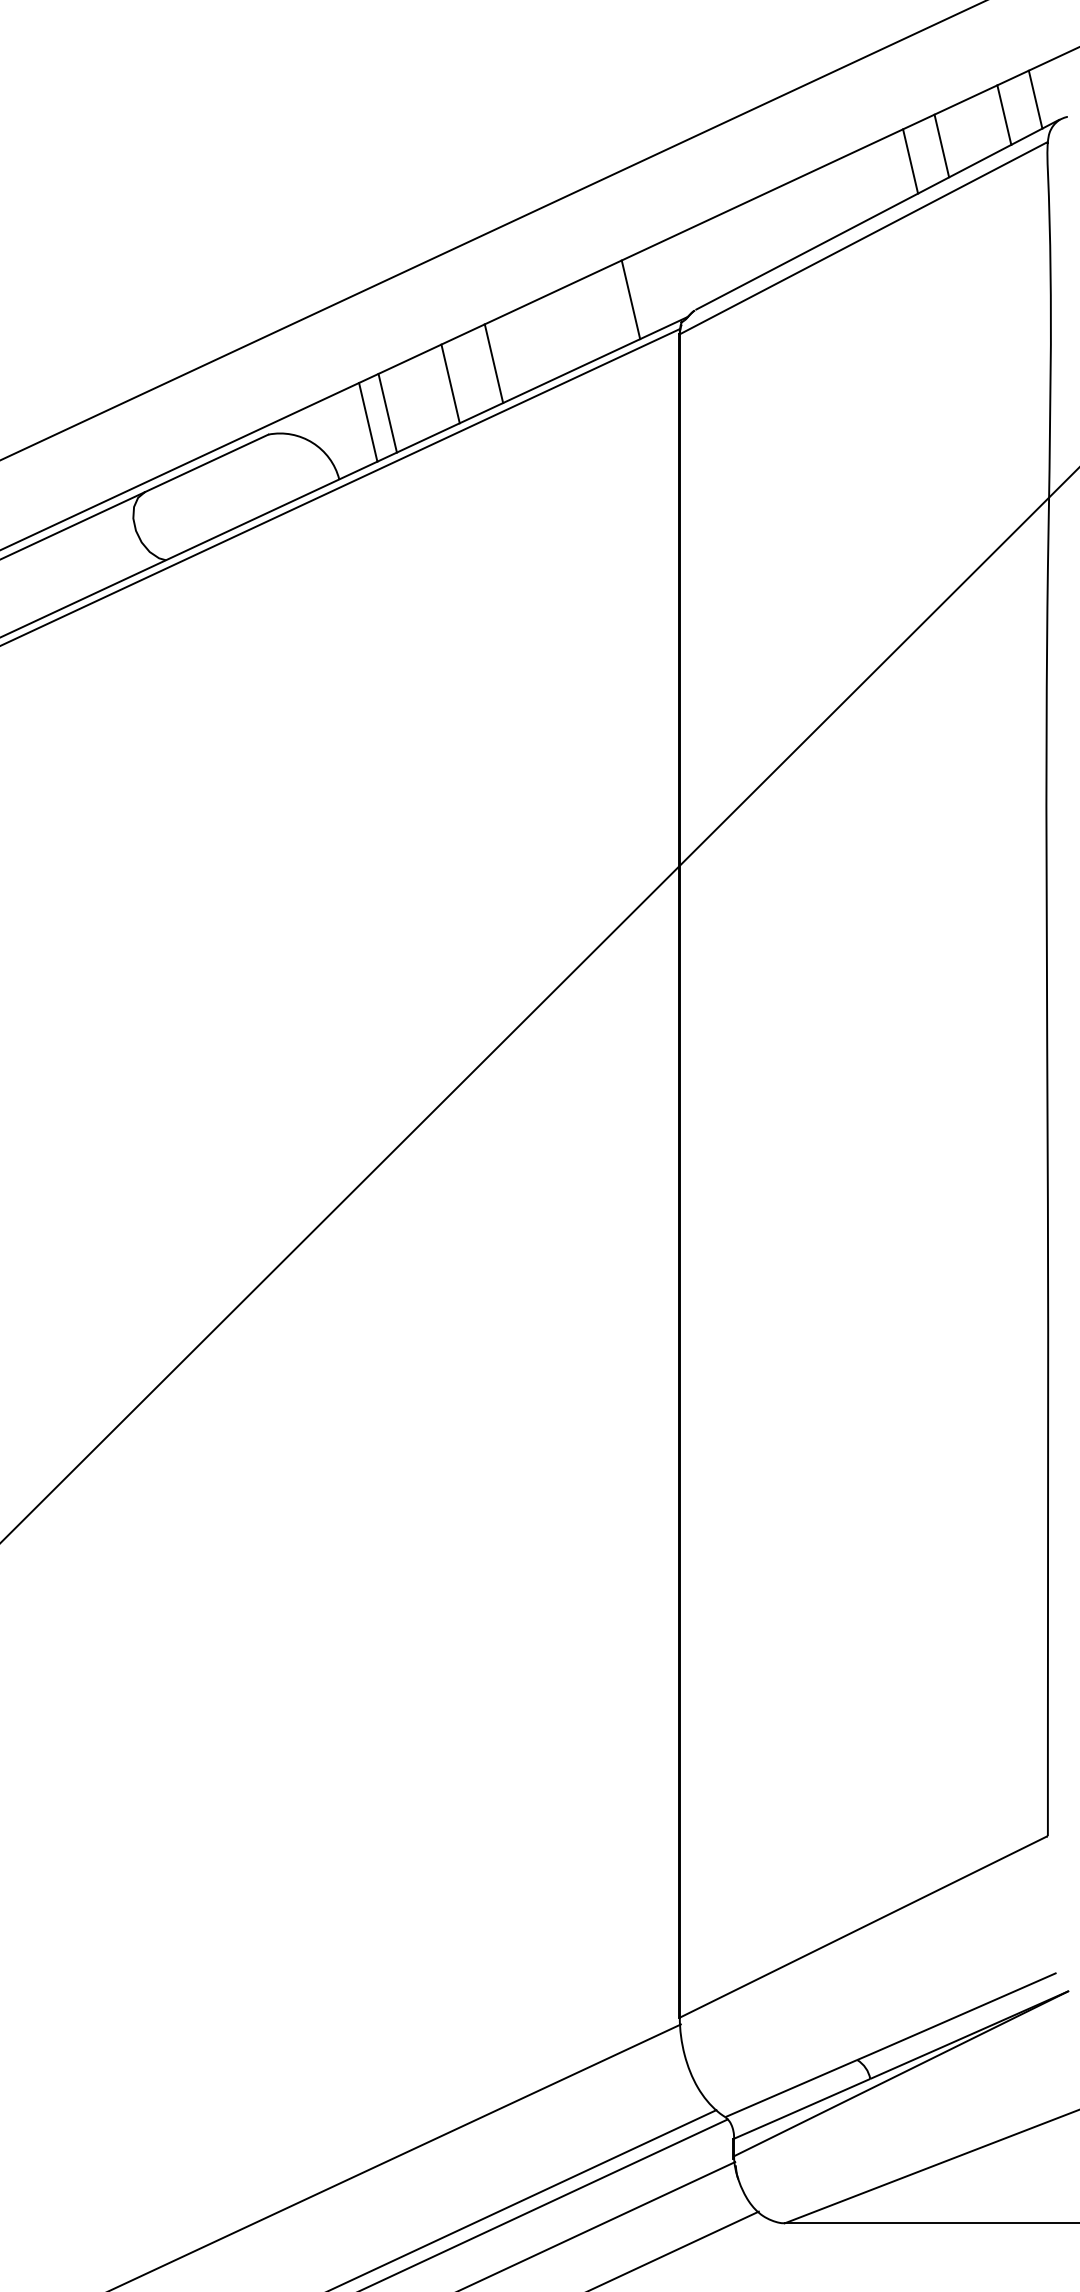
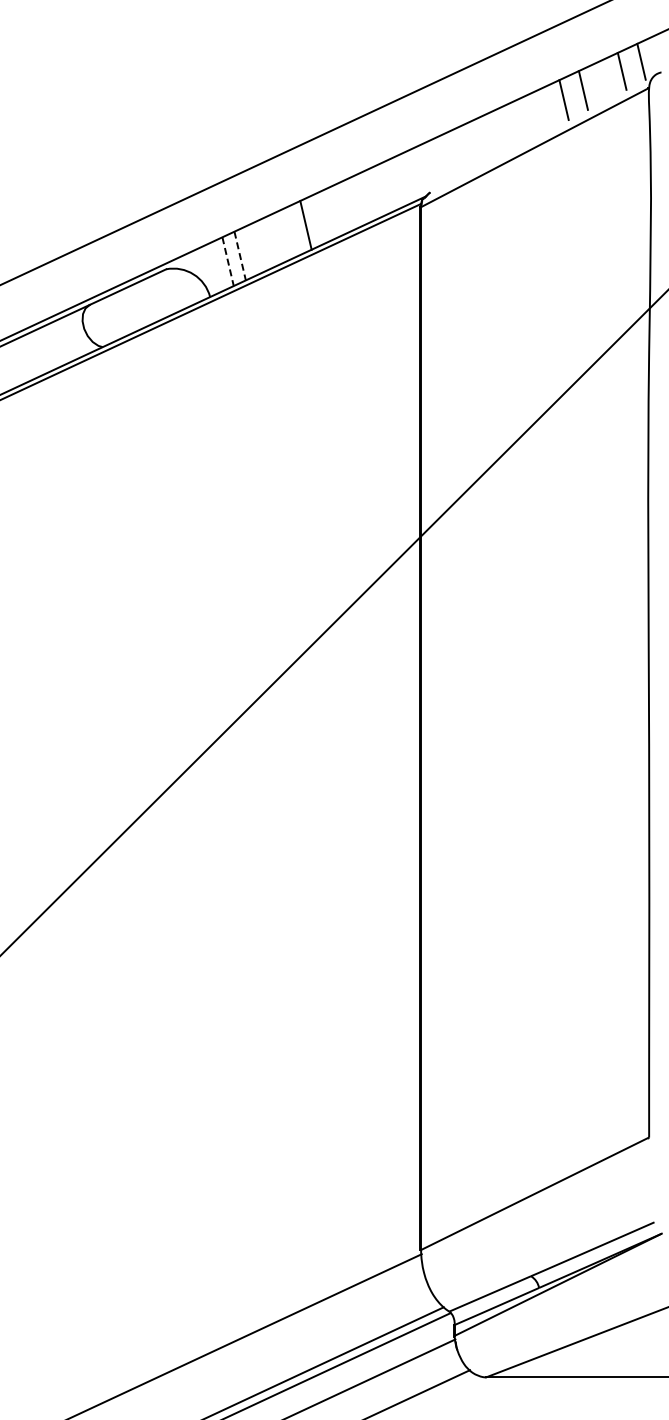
line: (877, 213) -> (543, 132), removed
line: (630, 299) -> (390, 185), removed
line: (449, 383) -> (278, 237), removed
line: (388, 413) -> (240, 256), solid -> dashed
line: (368, 423) -> (228, 262), solid -> dashed

